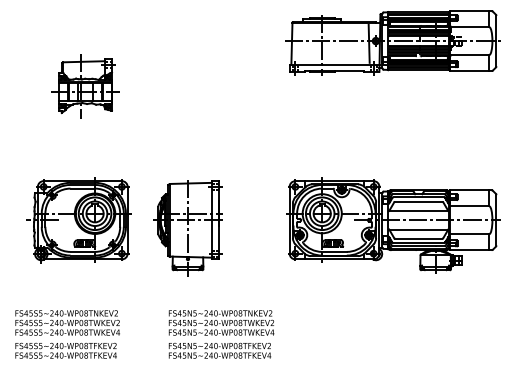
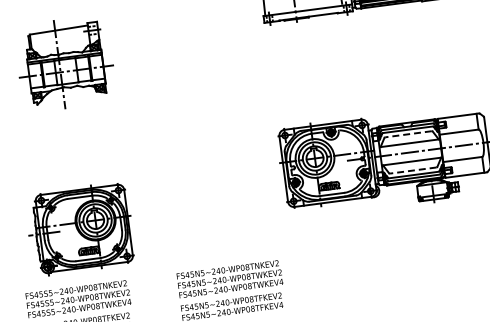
part: (85, 86) -> (65, 63), size x1.4
line: (418, 201) -> (408, 133), solid -> dashed
part: (78, 220) -> (80, 229), moved
part: (187, 228) -> (184, 190), removed
line: (418, 238) -> (413, 170), solid -> dashed

